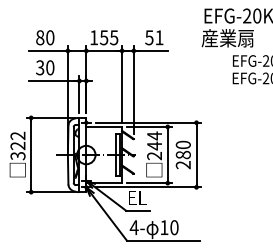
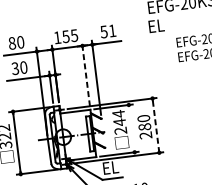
text: (227, 38) -> (169, 24), 産業扇 -> EL
line: (122, 84) -> (86, 74), solid -> dashed
line: (167, 154) -> (131, 128), removed
line: (196, 155) -> (155, 126), solid -> dashed

